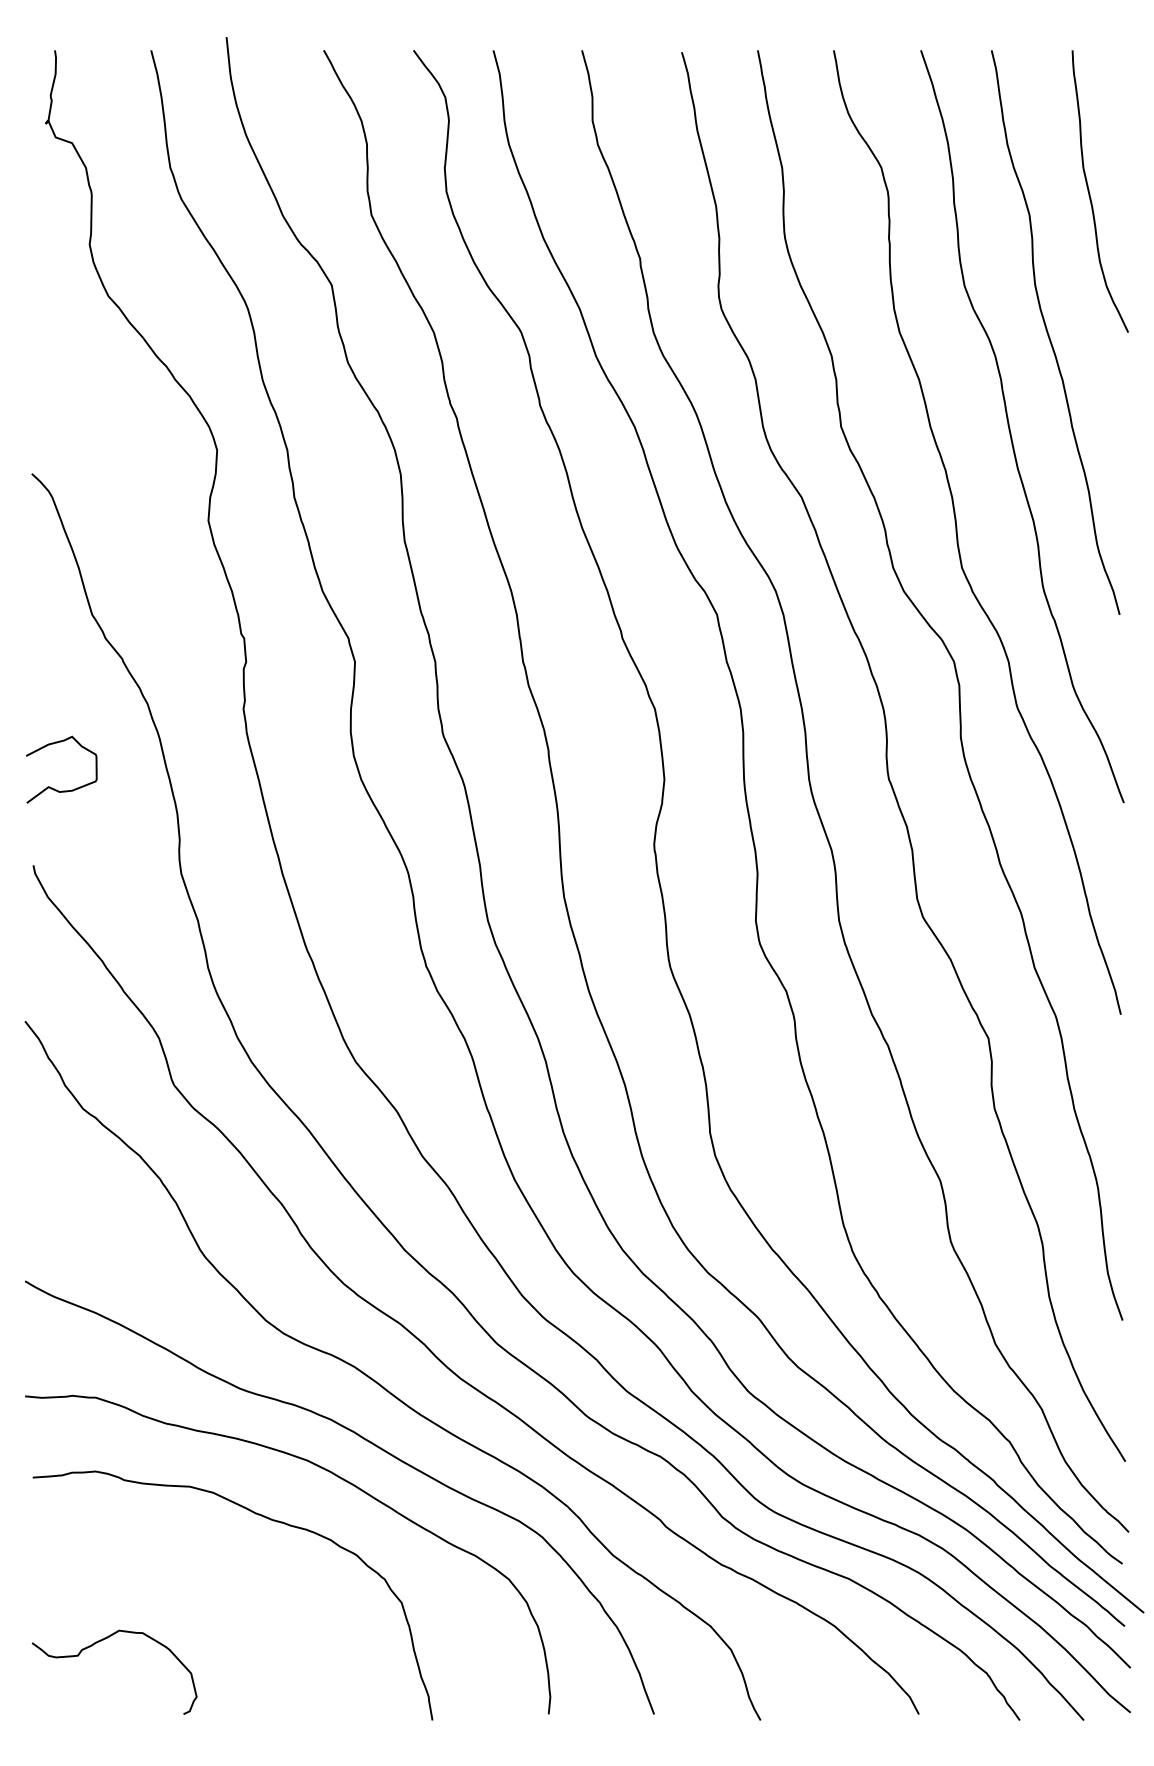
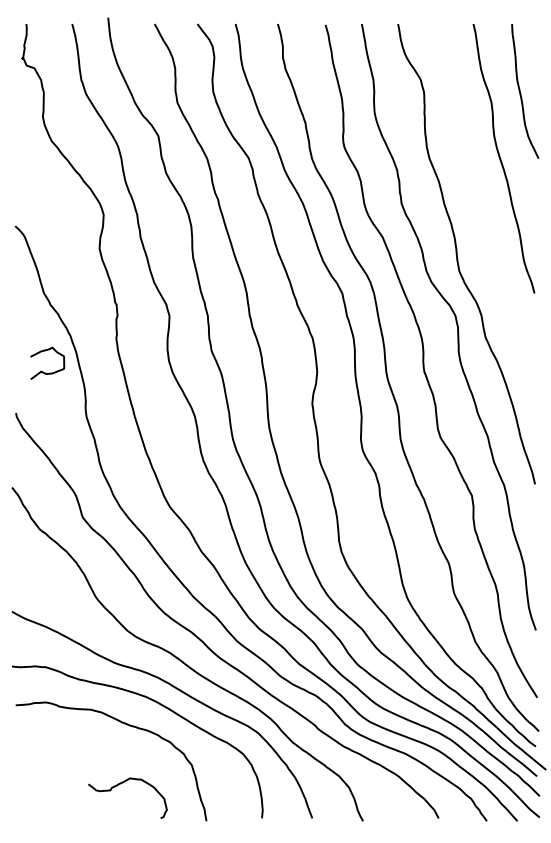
curve: (1012, 432) -> (483, 206), removed
curve: (53, 786) -> (43, 371), moved
curve: (105, 1641) -> (123, 783), moved

